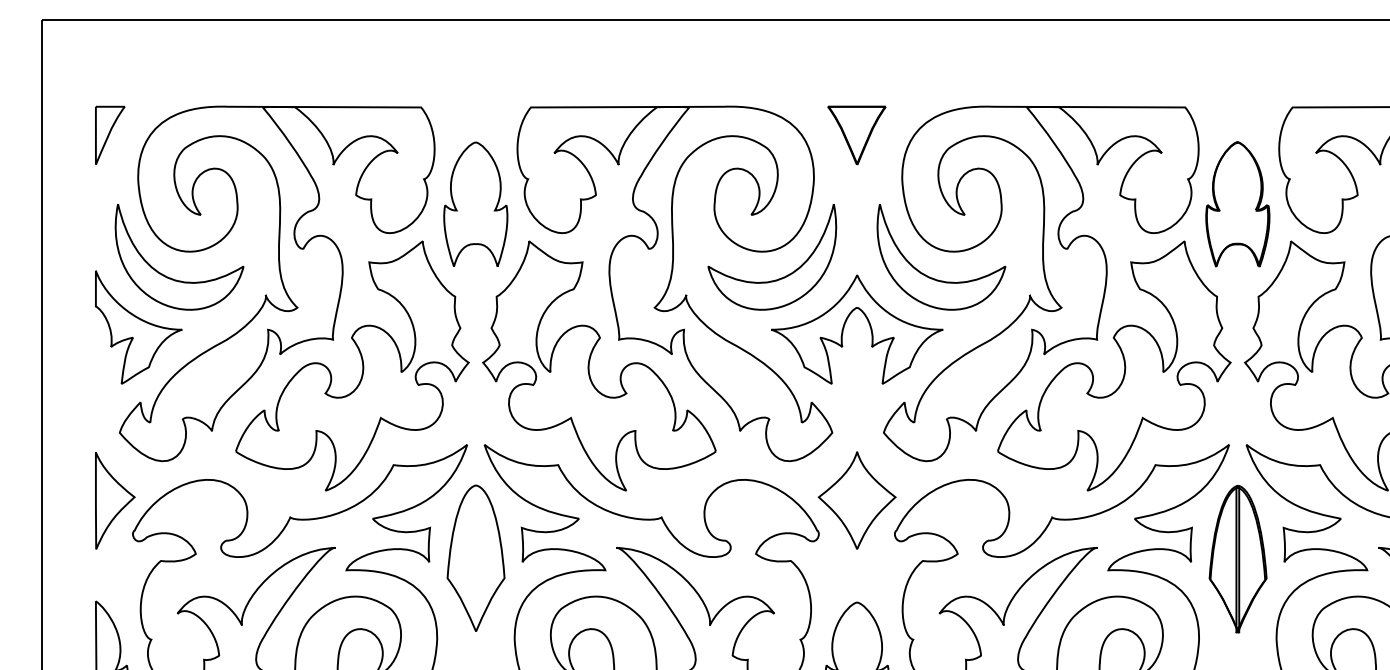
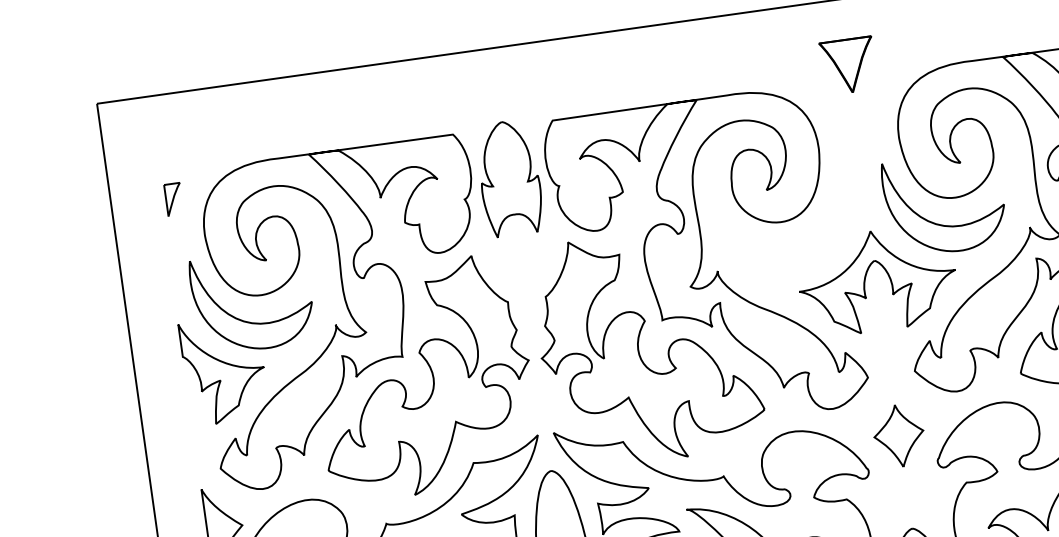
part: (110, 134) -> (174, 198), size x0.6
part: (856, 135) -> (848, 66), moved
part: (475, 203) -> (509, 177), moved
part: (778, 278) -> (799, 244), removed
part: (856, 500) -> (898, 436), size x0.7

